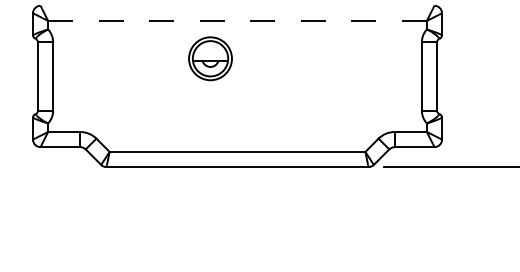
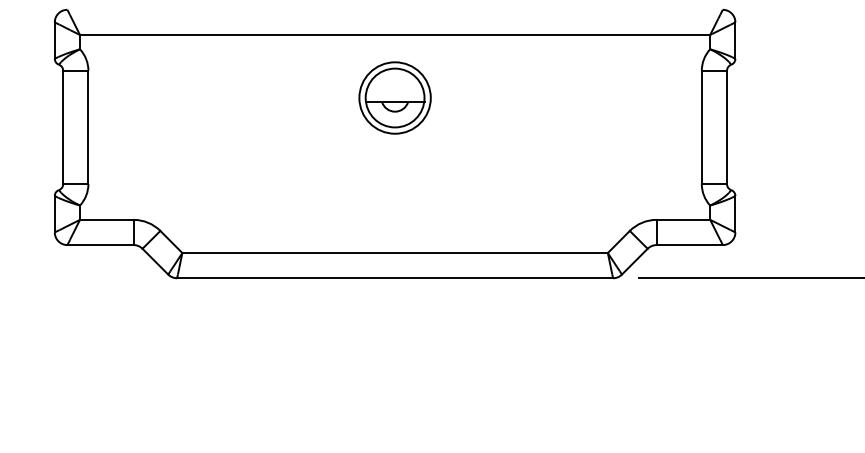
line: (237, 20) -> (395, 34), dashed -> solid
part: (210, 58) -> (395, 97), moved

